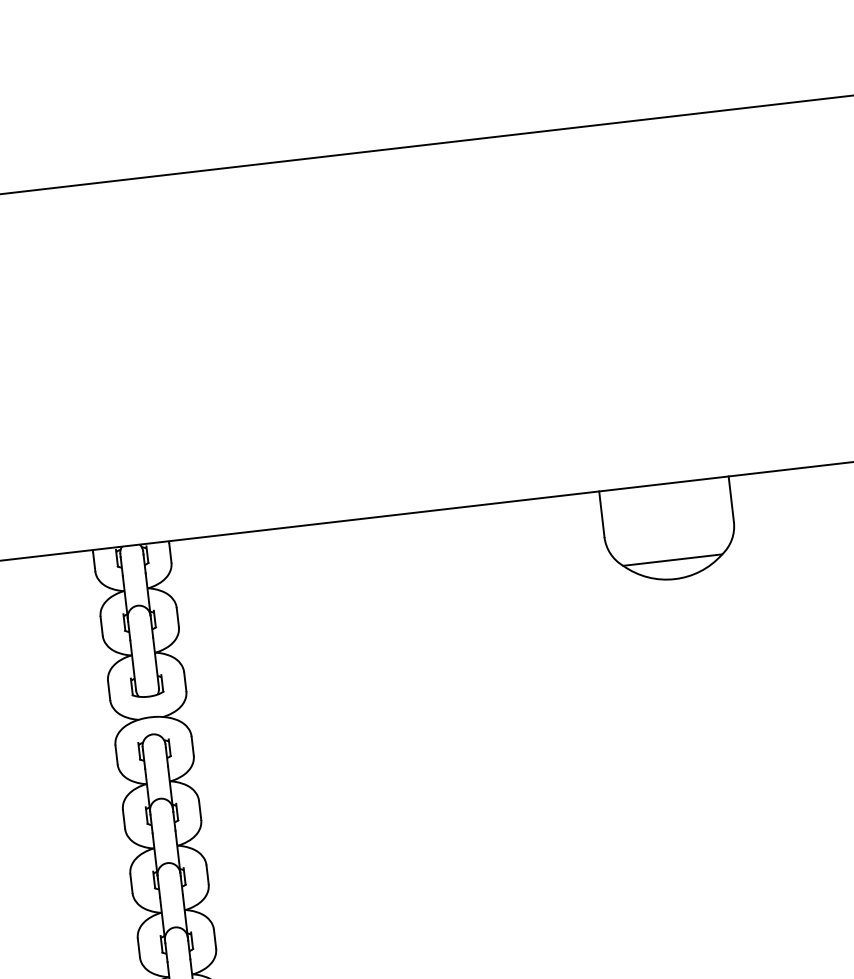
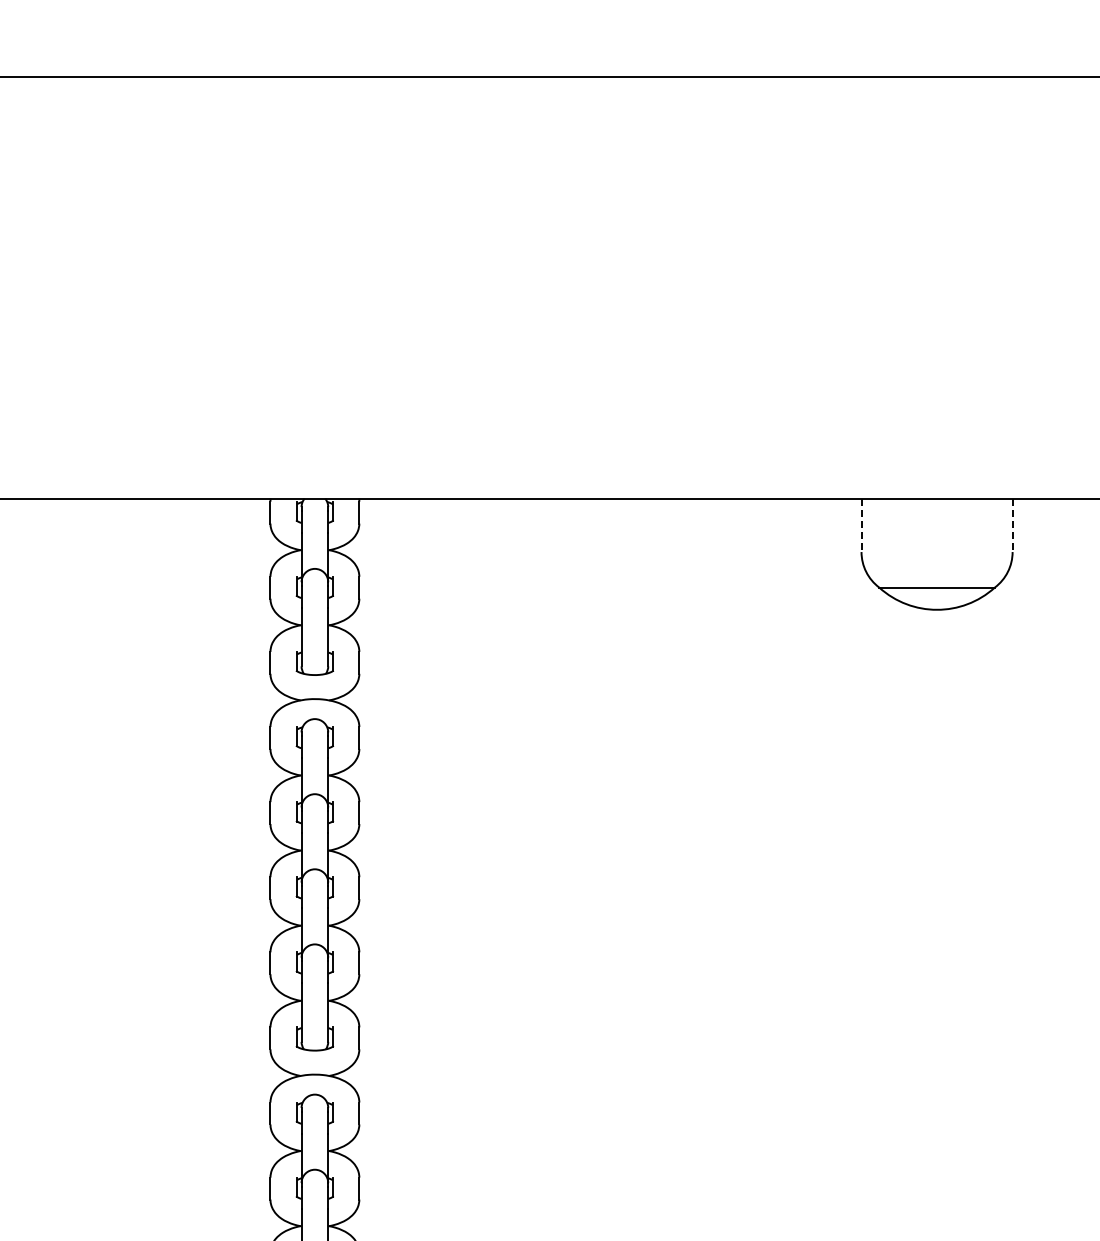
line: (731, 499) -> (1012, 525), solid -> dashed
line: (601, 514) -> (861, 525), solid -> dashed

